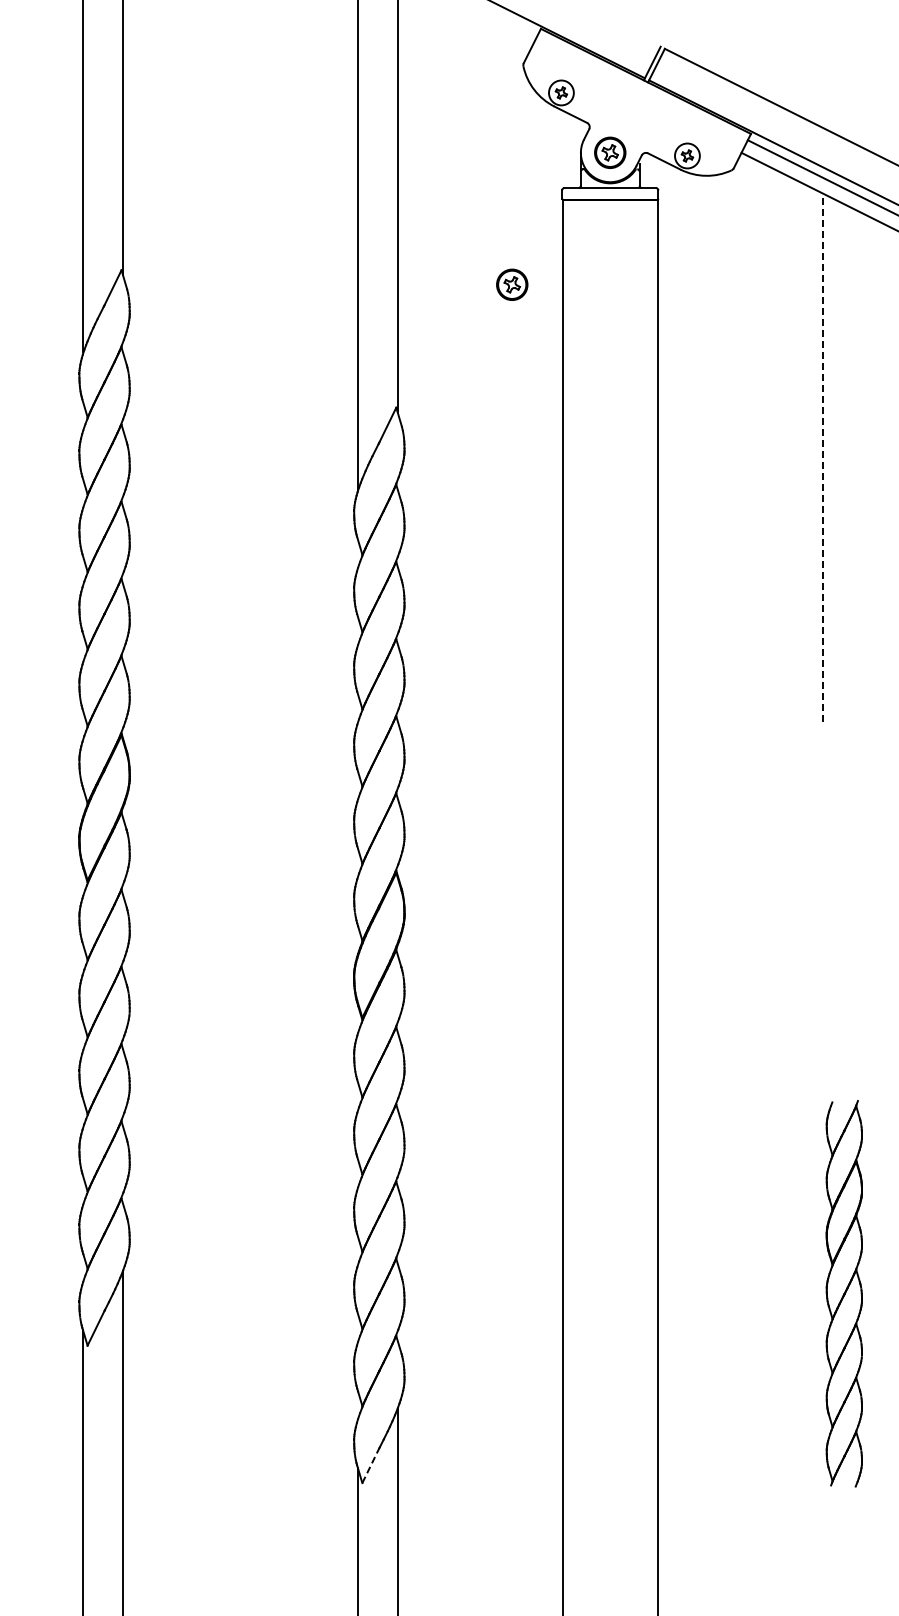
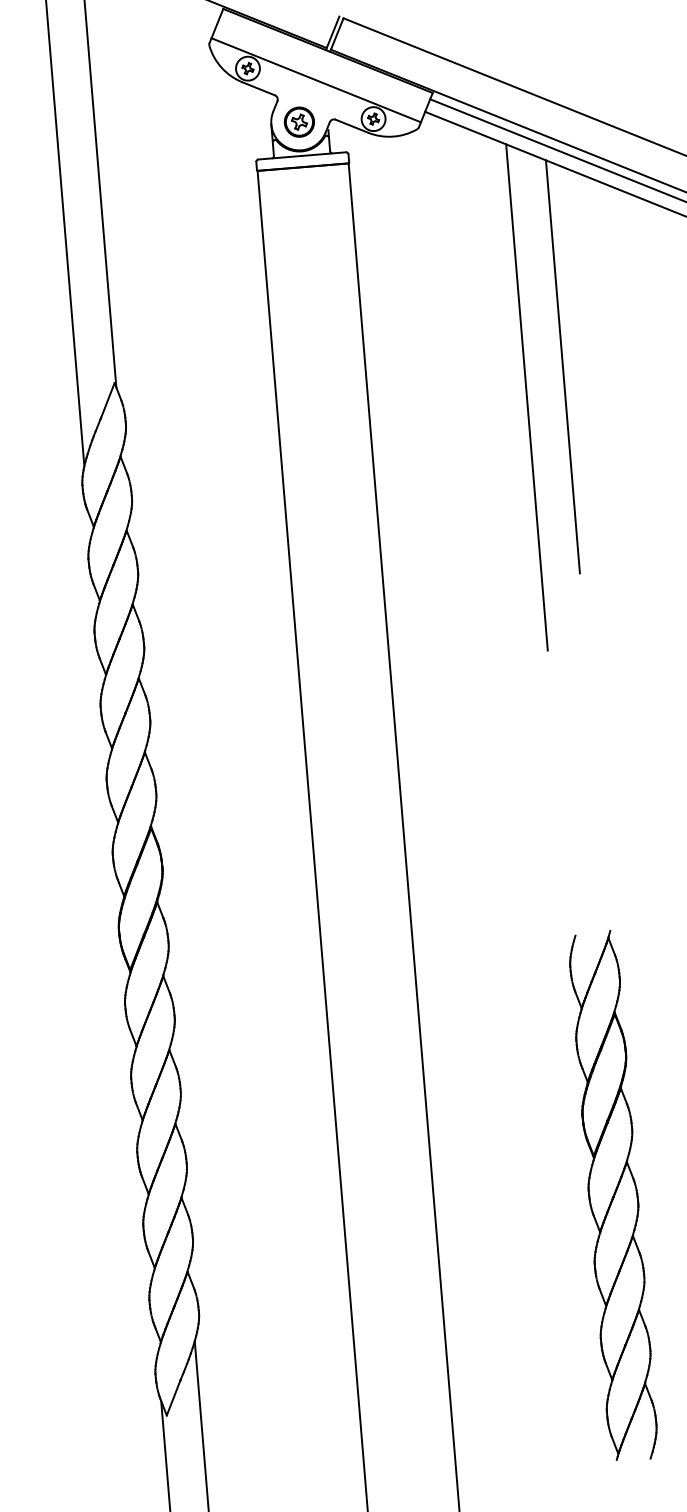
line: (631, 110) -> (316, 79), added
part: (512, 284) -> (216, 255), removed
line: (862, 428) -> (562, 366), added
line: (822, 457) -> (526, 397), dashed -> solid
part: (844, 1293) -> (613, 1195), size x1.43
line: (371, 1465) -> (174, 1397), dashed -> solid

